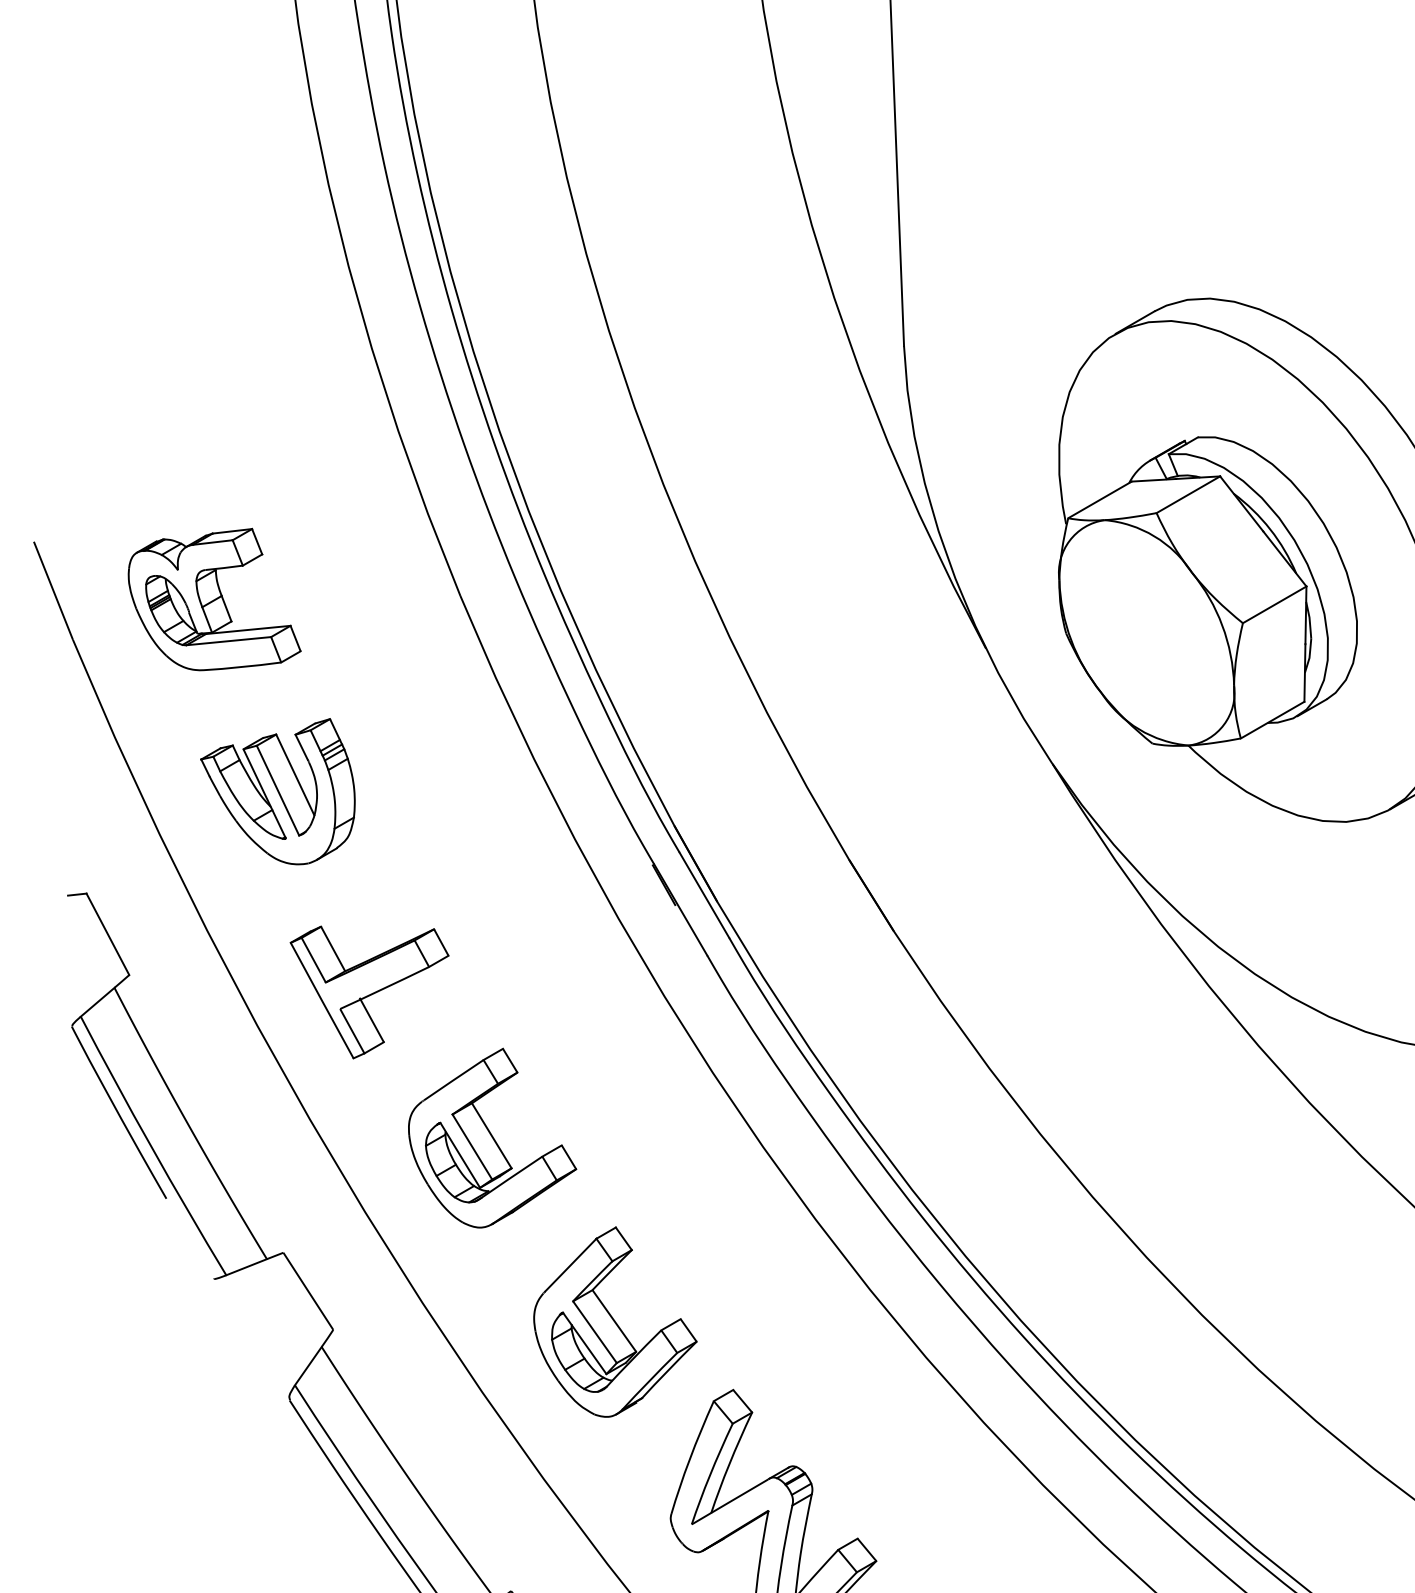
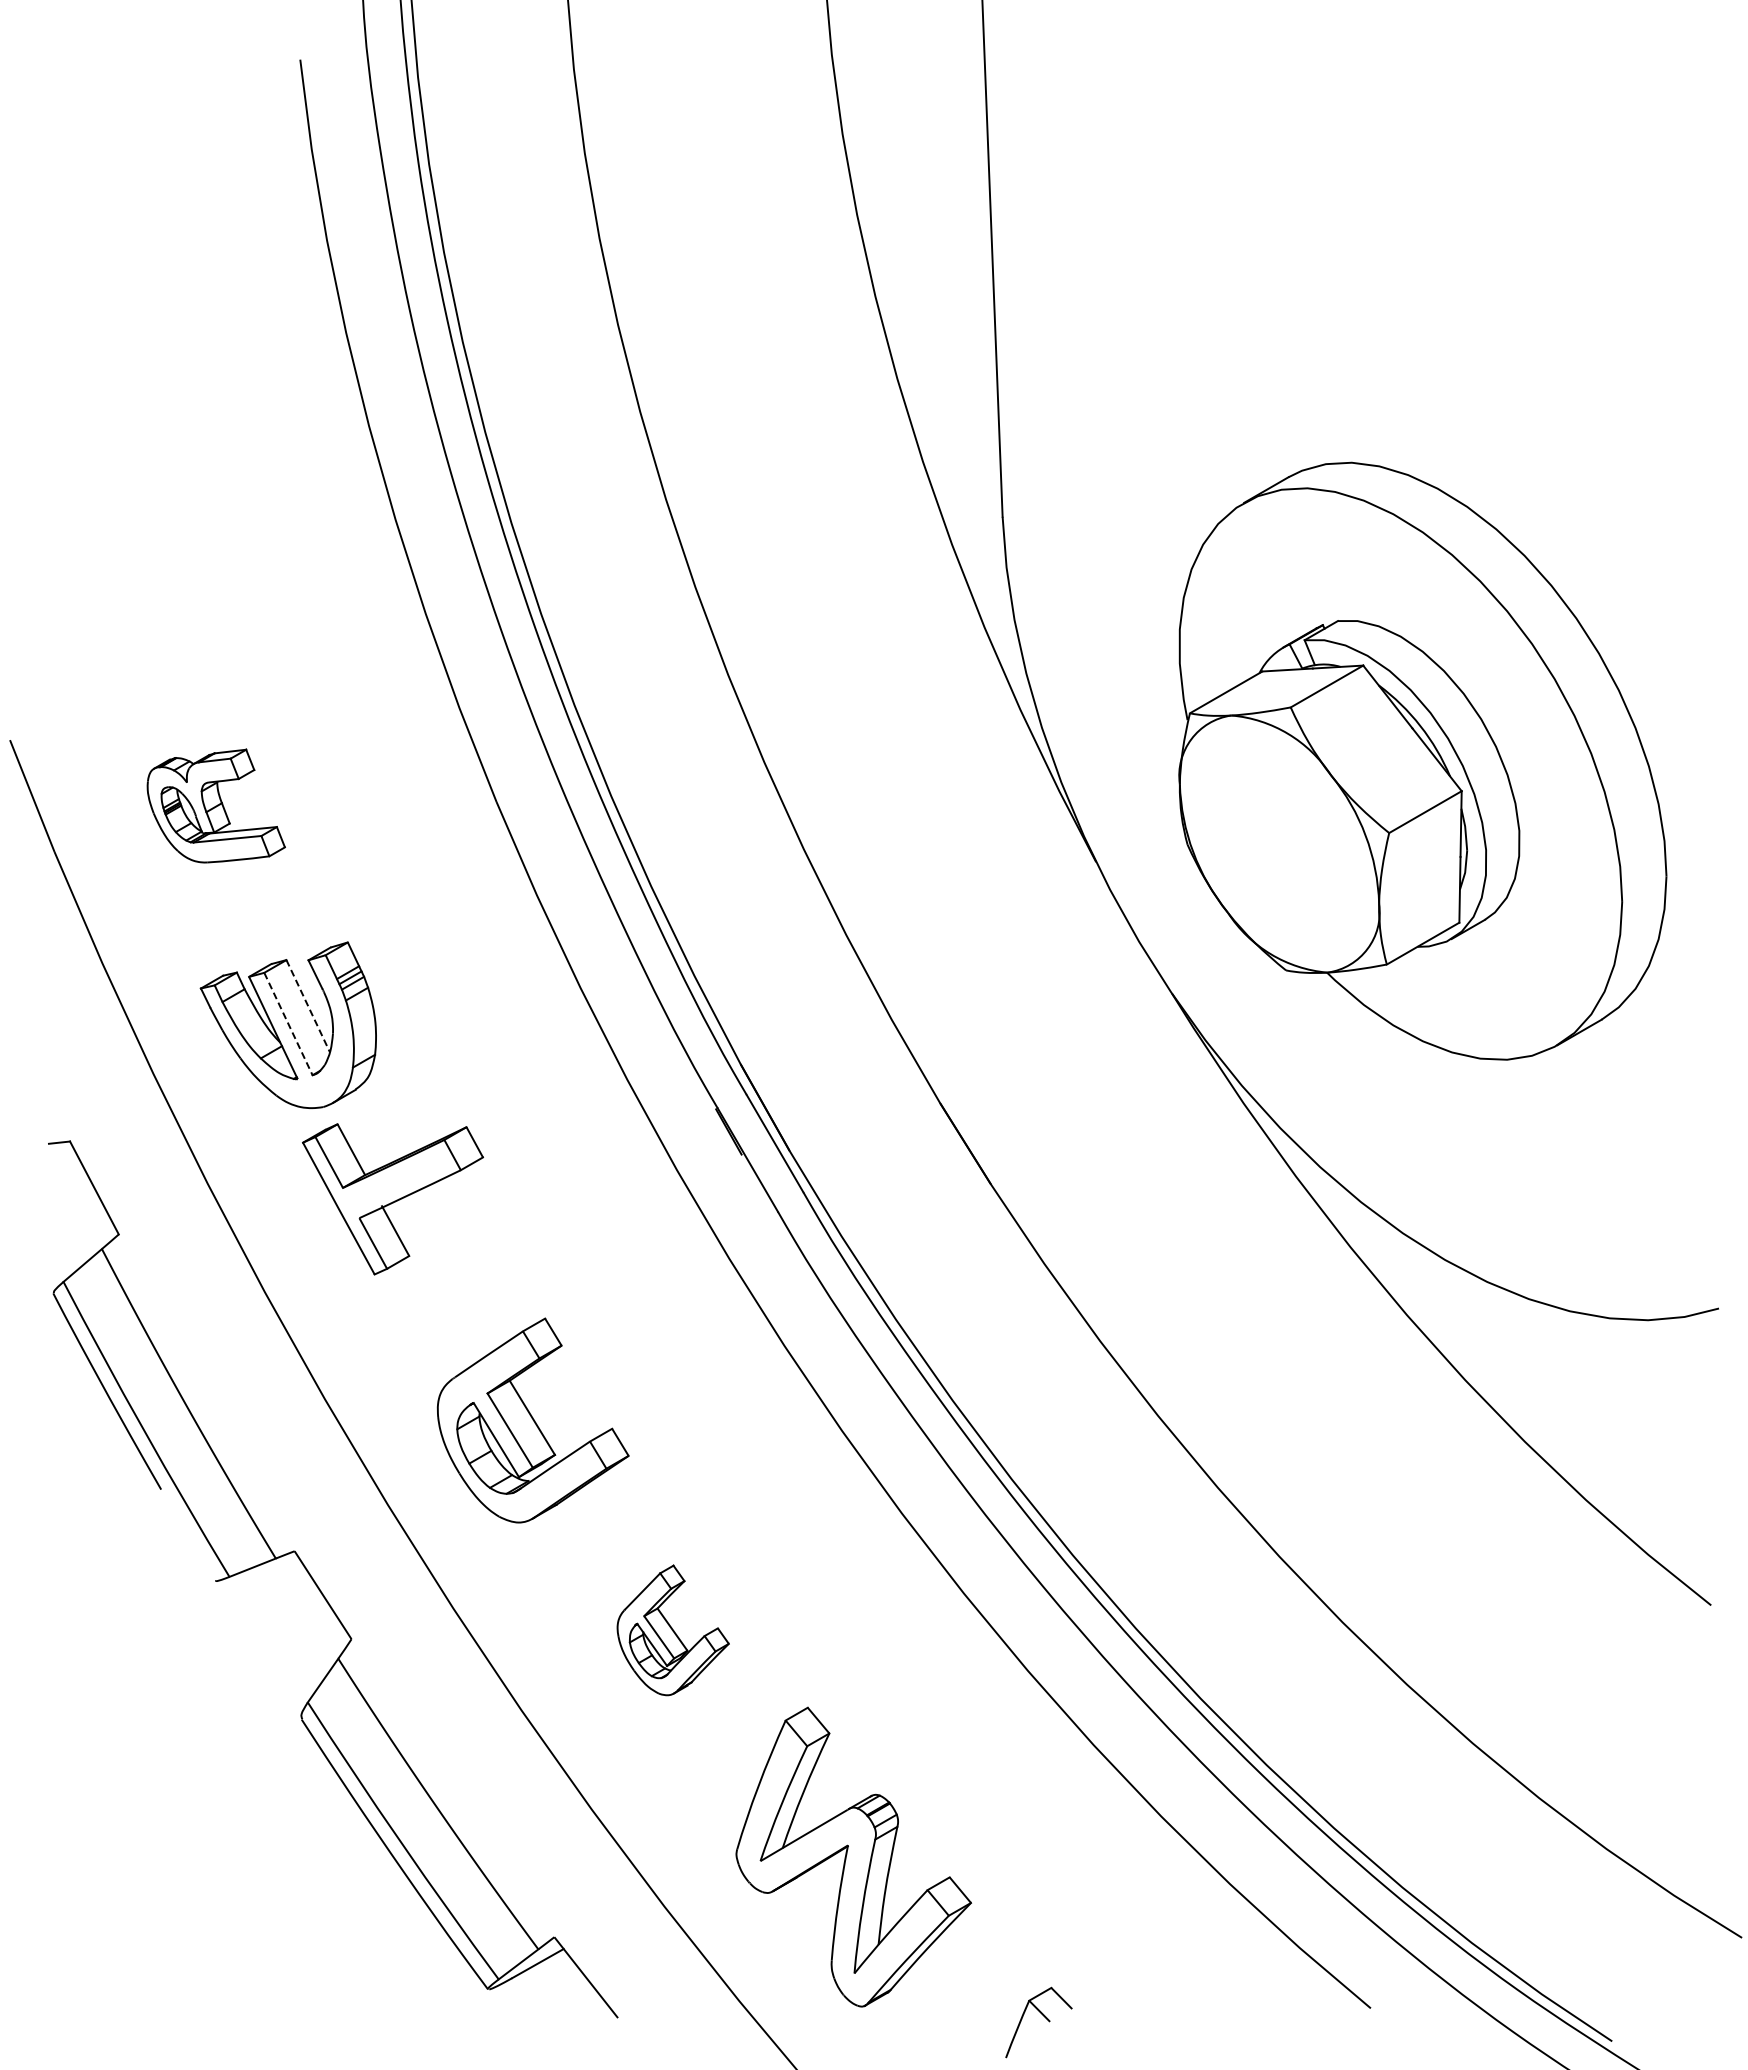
part: (214, 599) -> (216, 805), size x0.7
line: (295, 775) -> (308, 1006), solid -> dashed
line: (278, 791) -> (288, 1024), solid -> dashed
part: (369, 992) -> (392, 1199), moved
part: (614, 1322) -> (672, 1630), size x0.6

